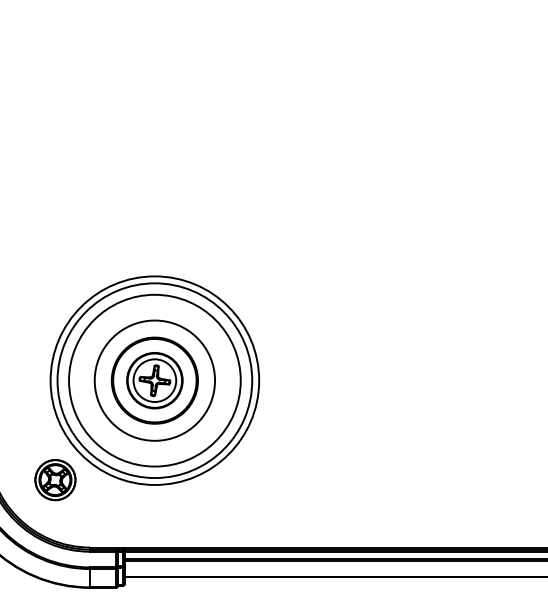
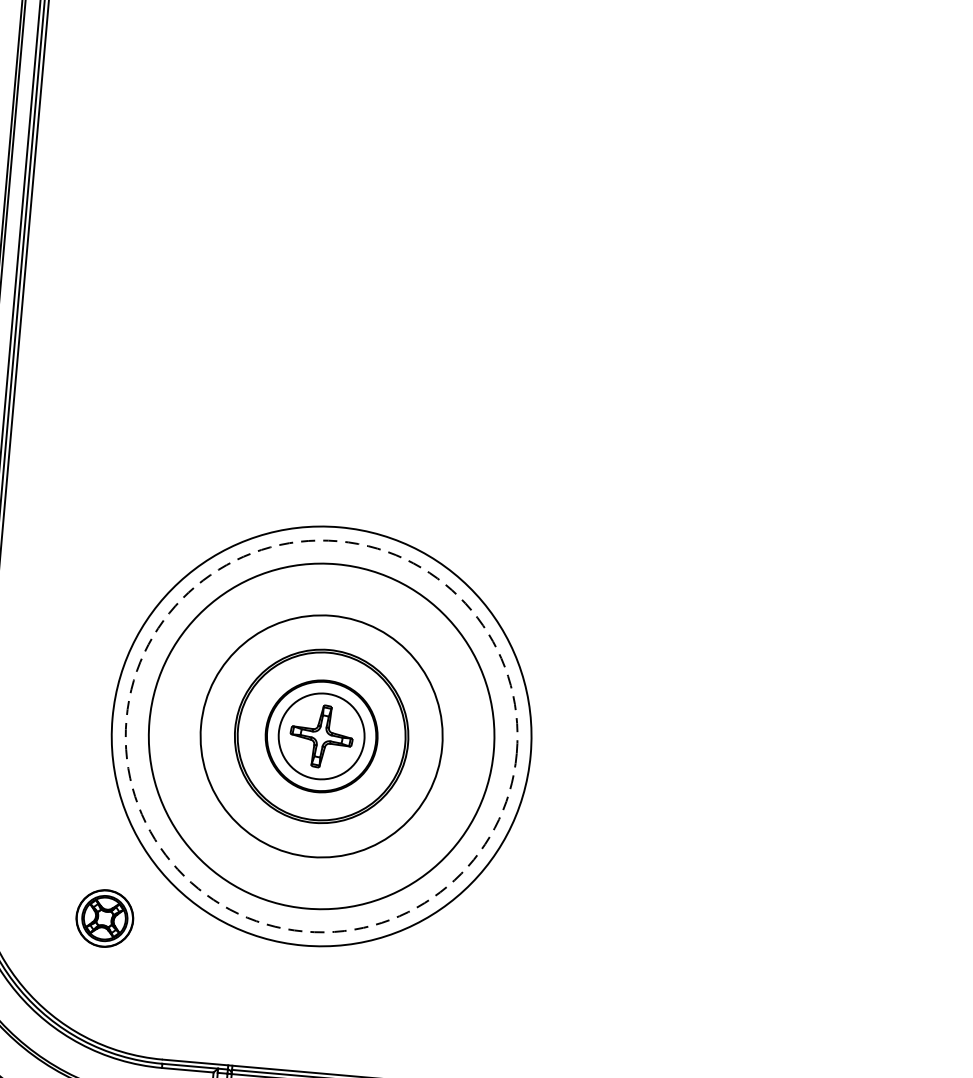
circle: (154, 380) -> (320, 735), solid -> dashed
part: (55, 480) -> (104, 919), size x0.7

